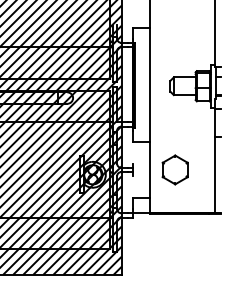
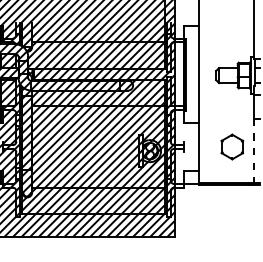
part: (175, 169) -> (232, 146), moved
line: (215, 175) -> (254, 151), solid -> dashed

